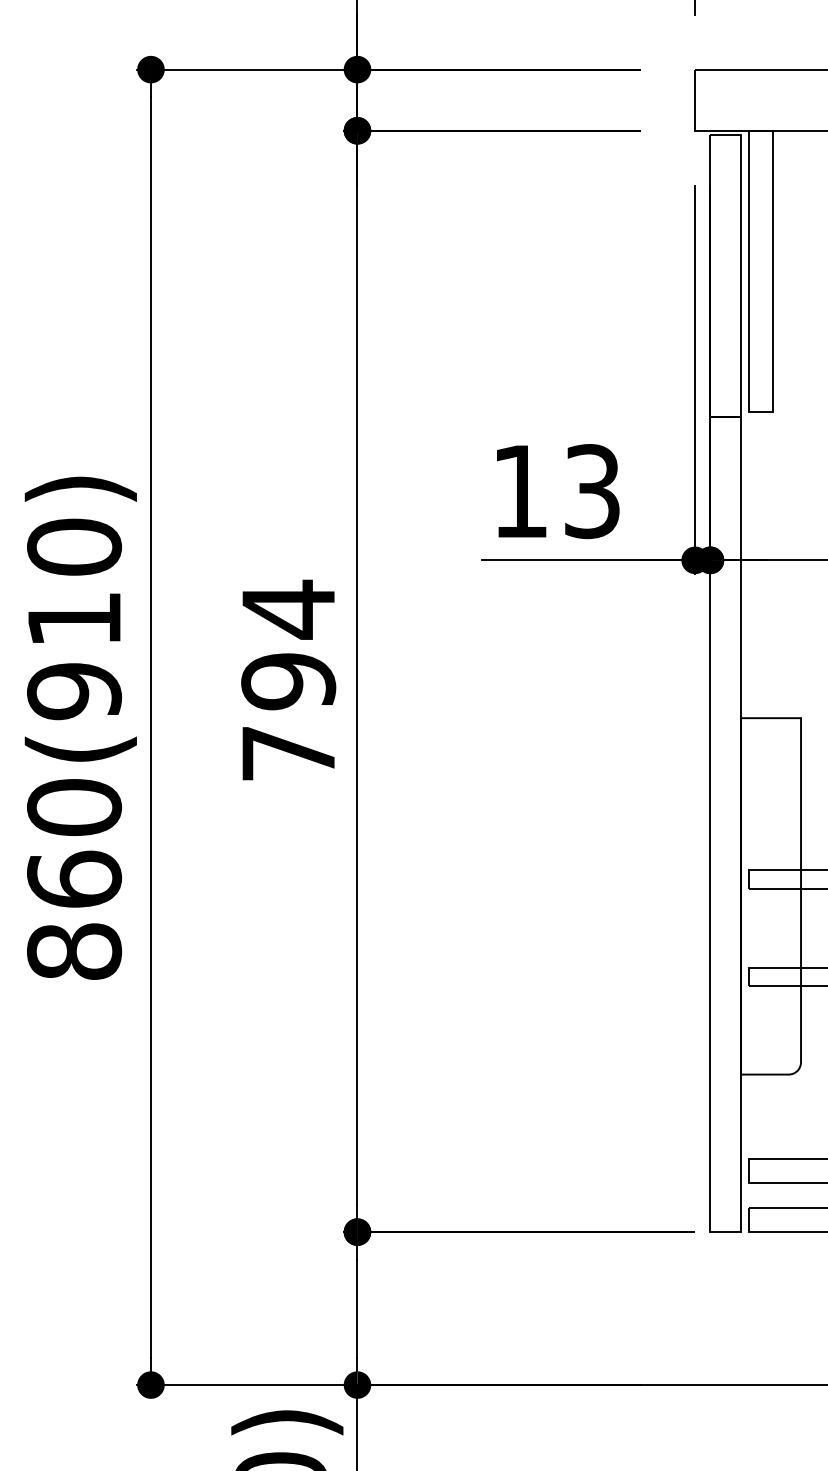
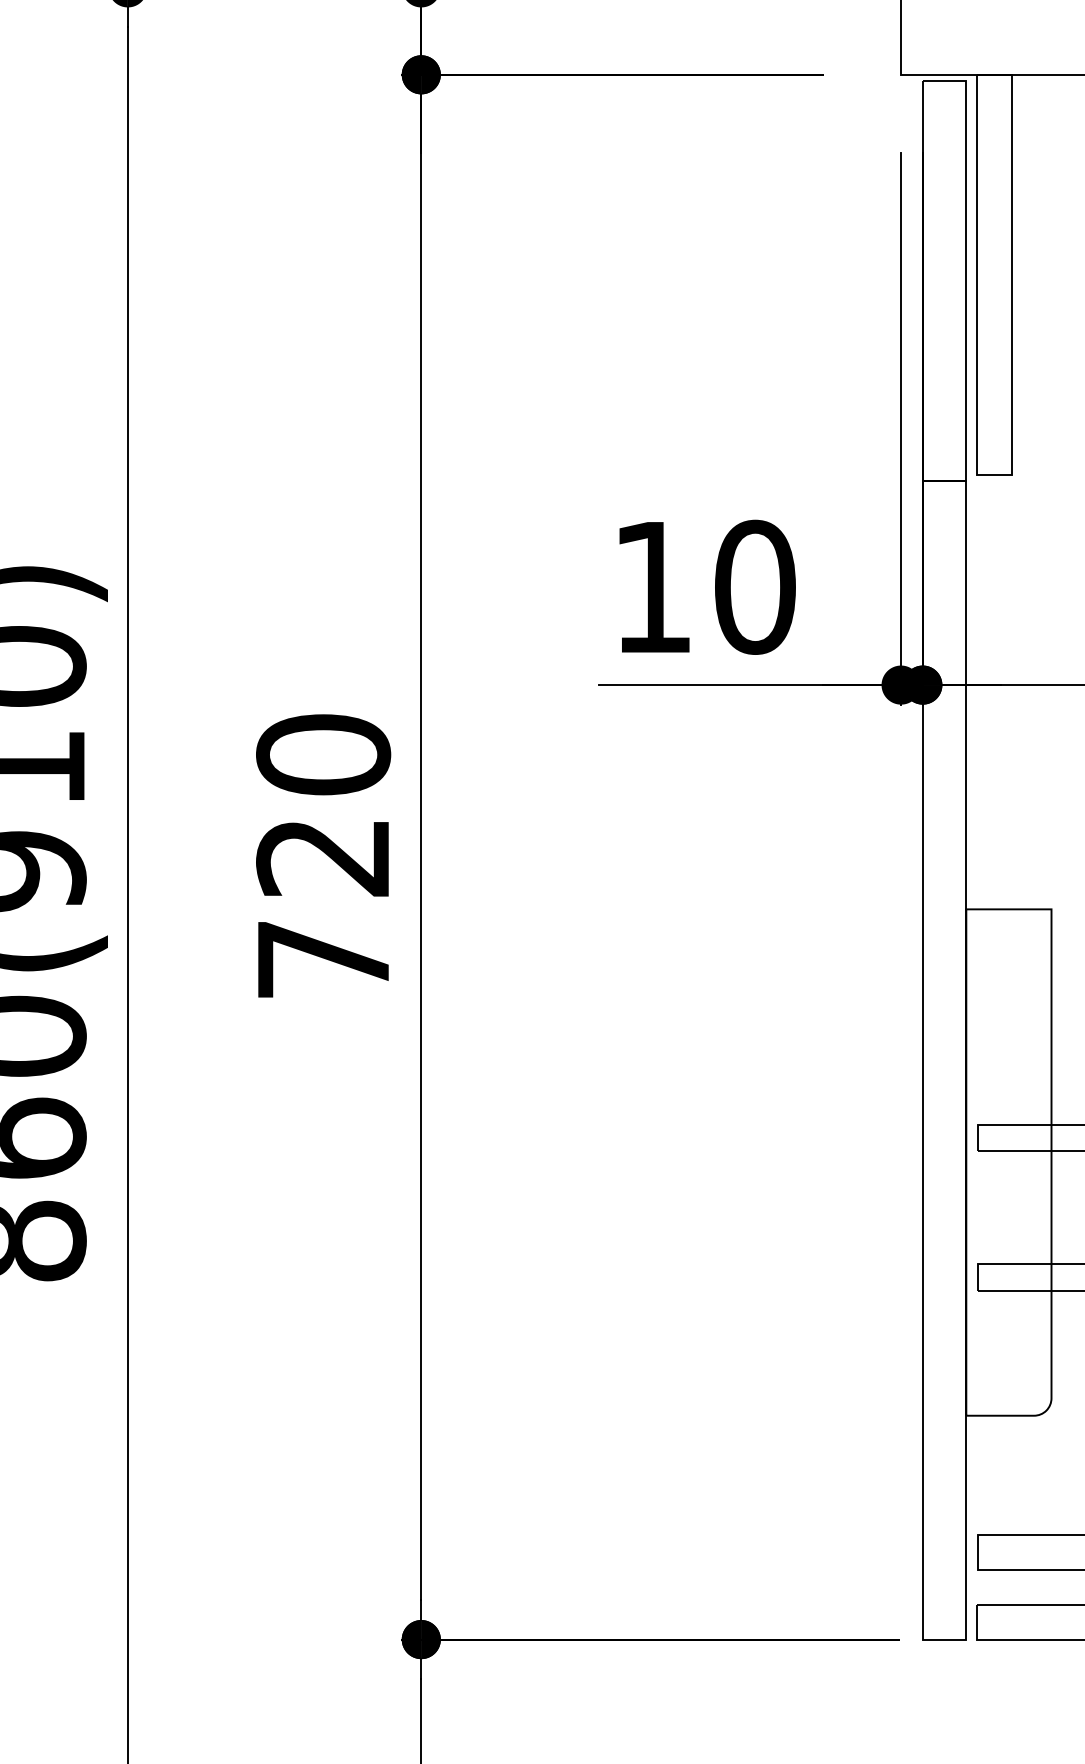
text: (592, 491) -> (755, 587), 13 -> 10
text: (288, 644) -> (323, 804), 794 -> 720

